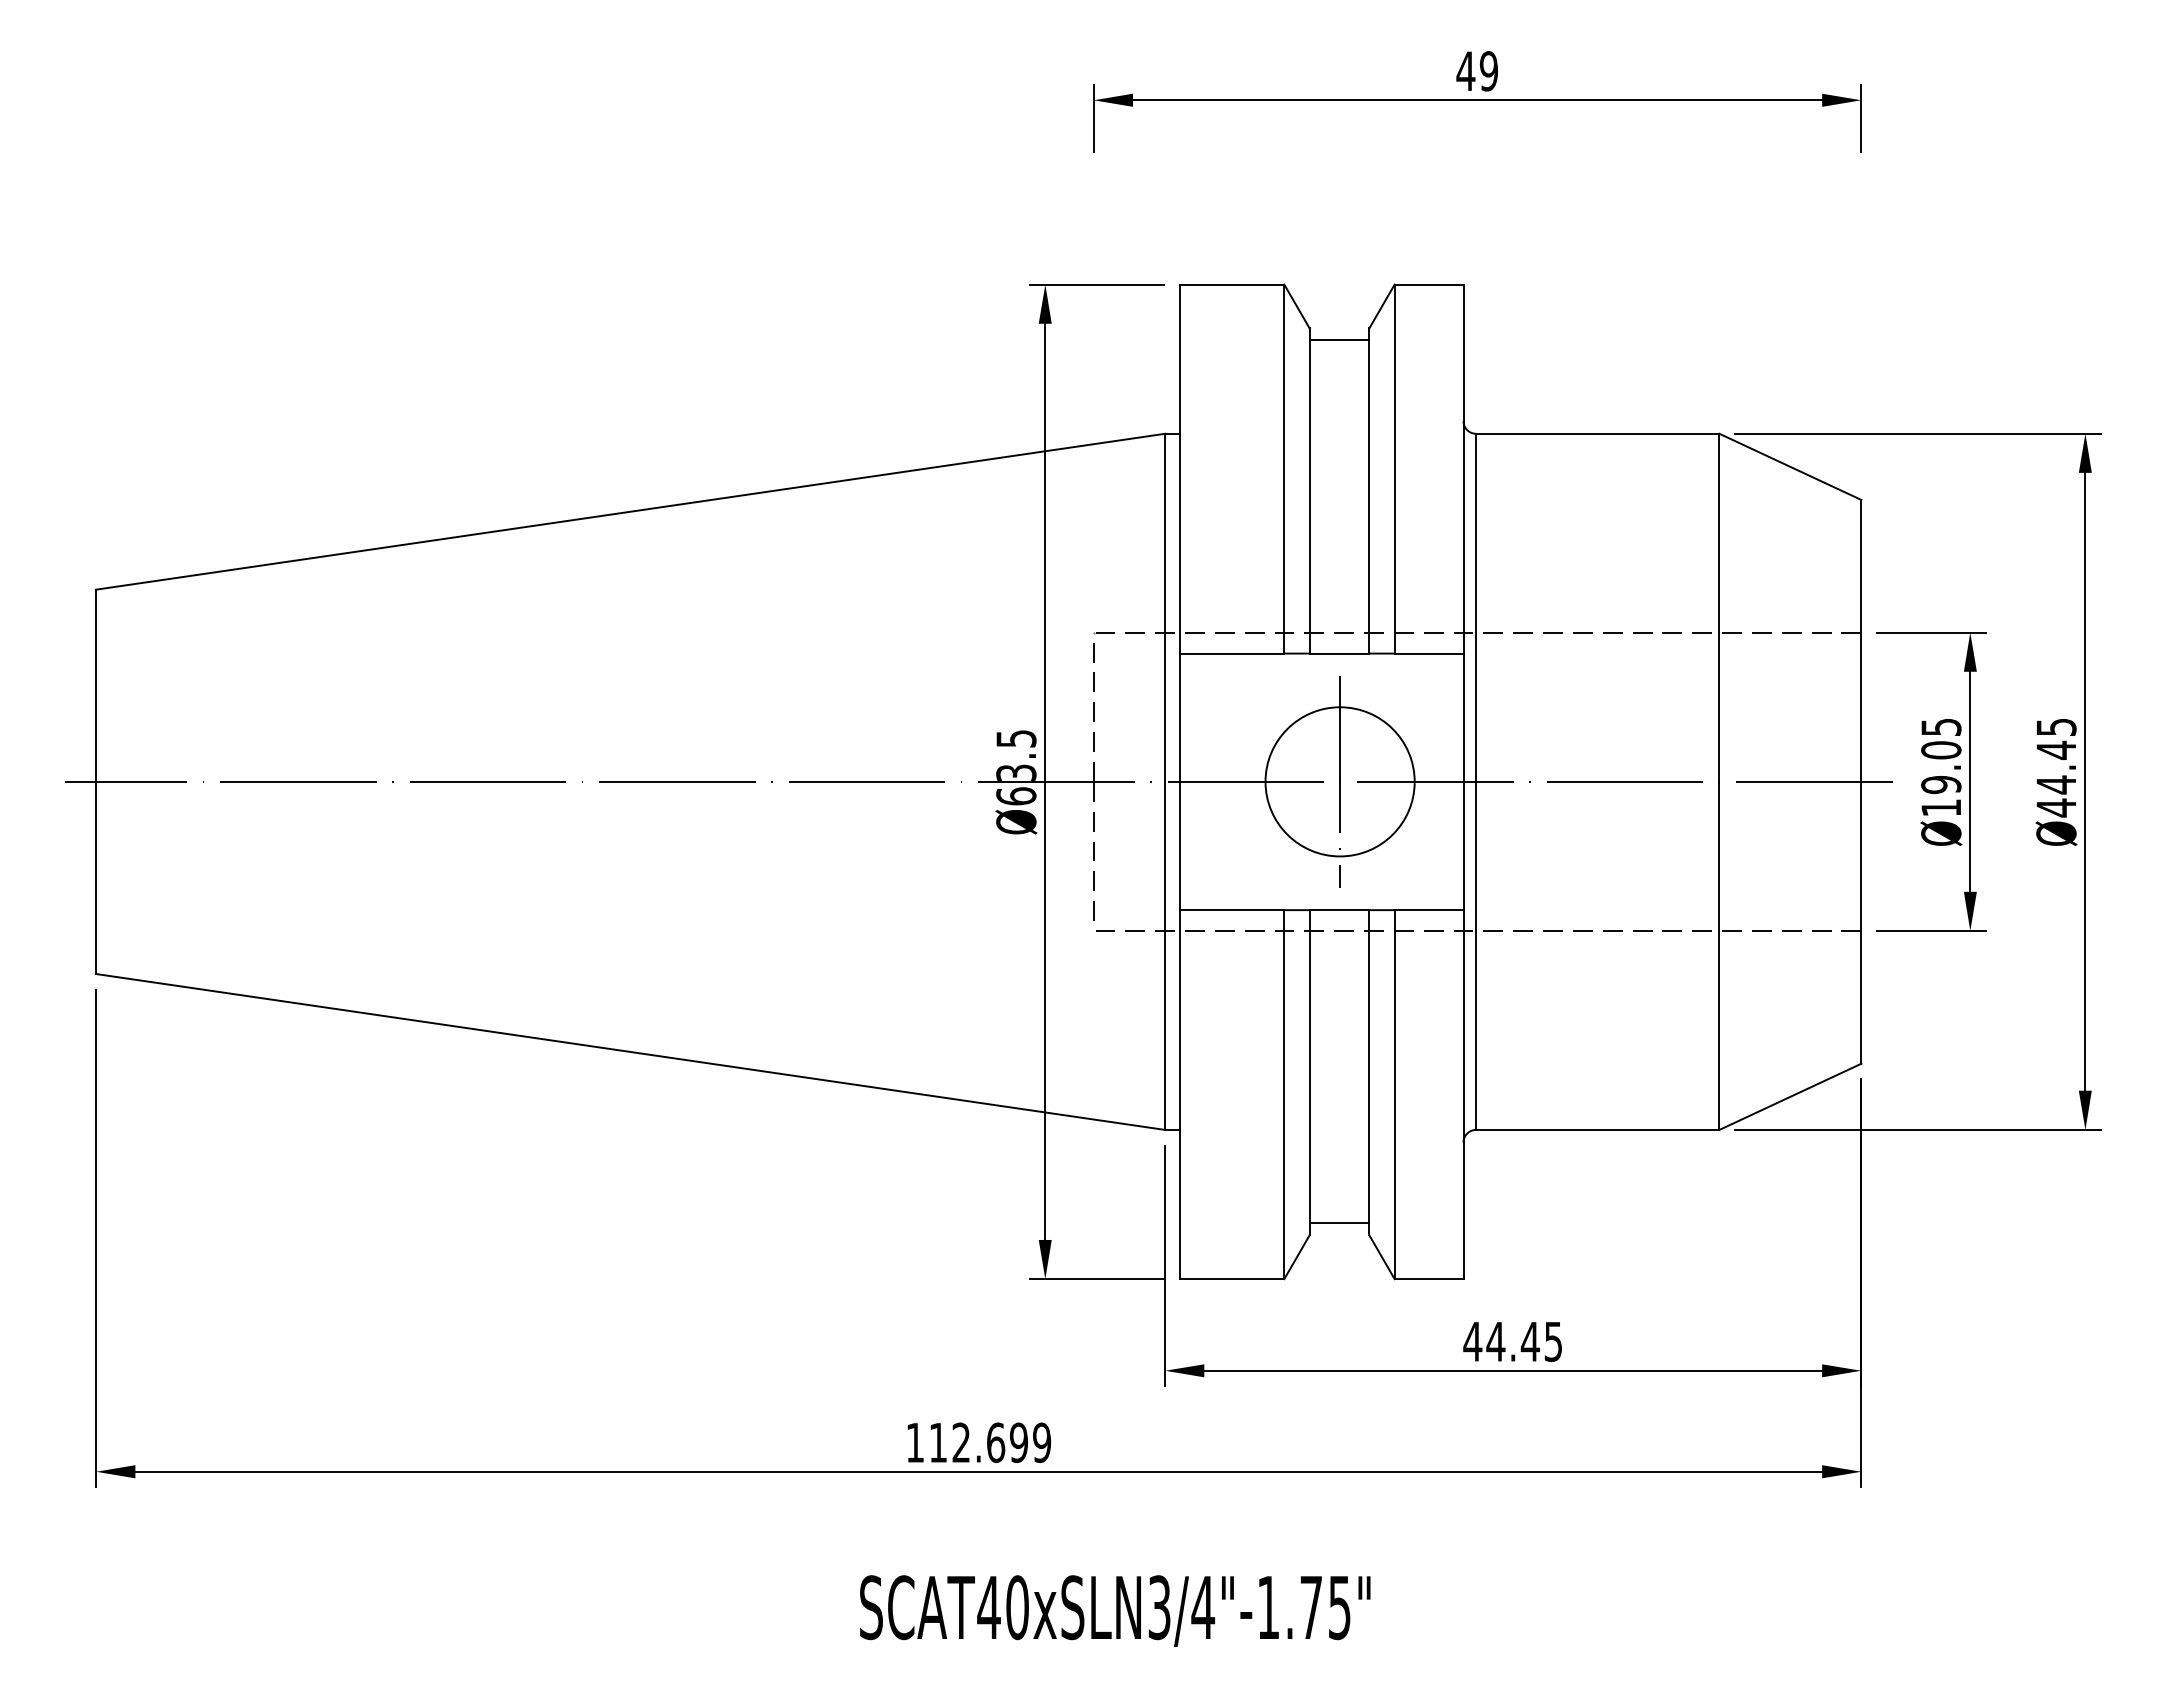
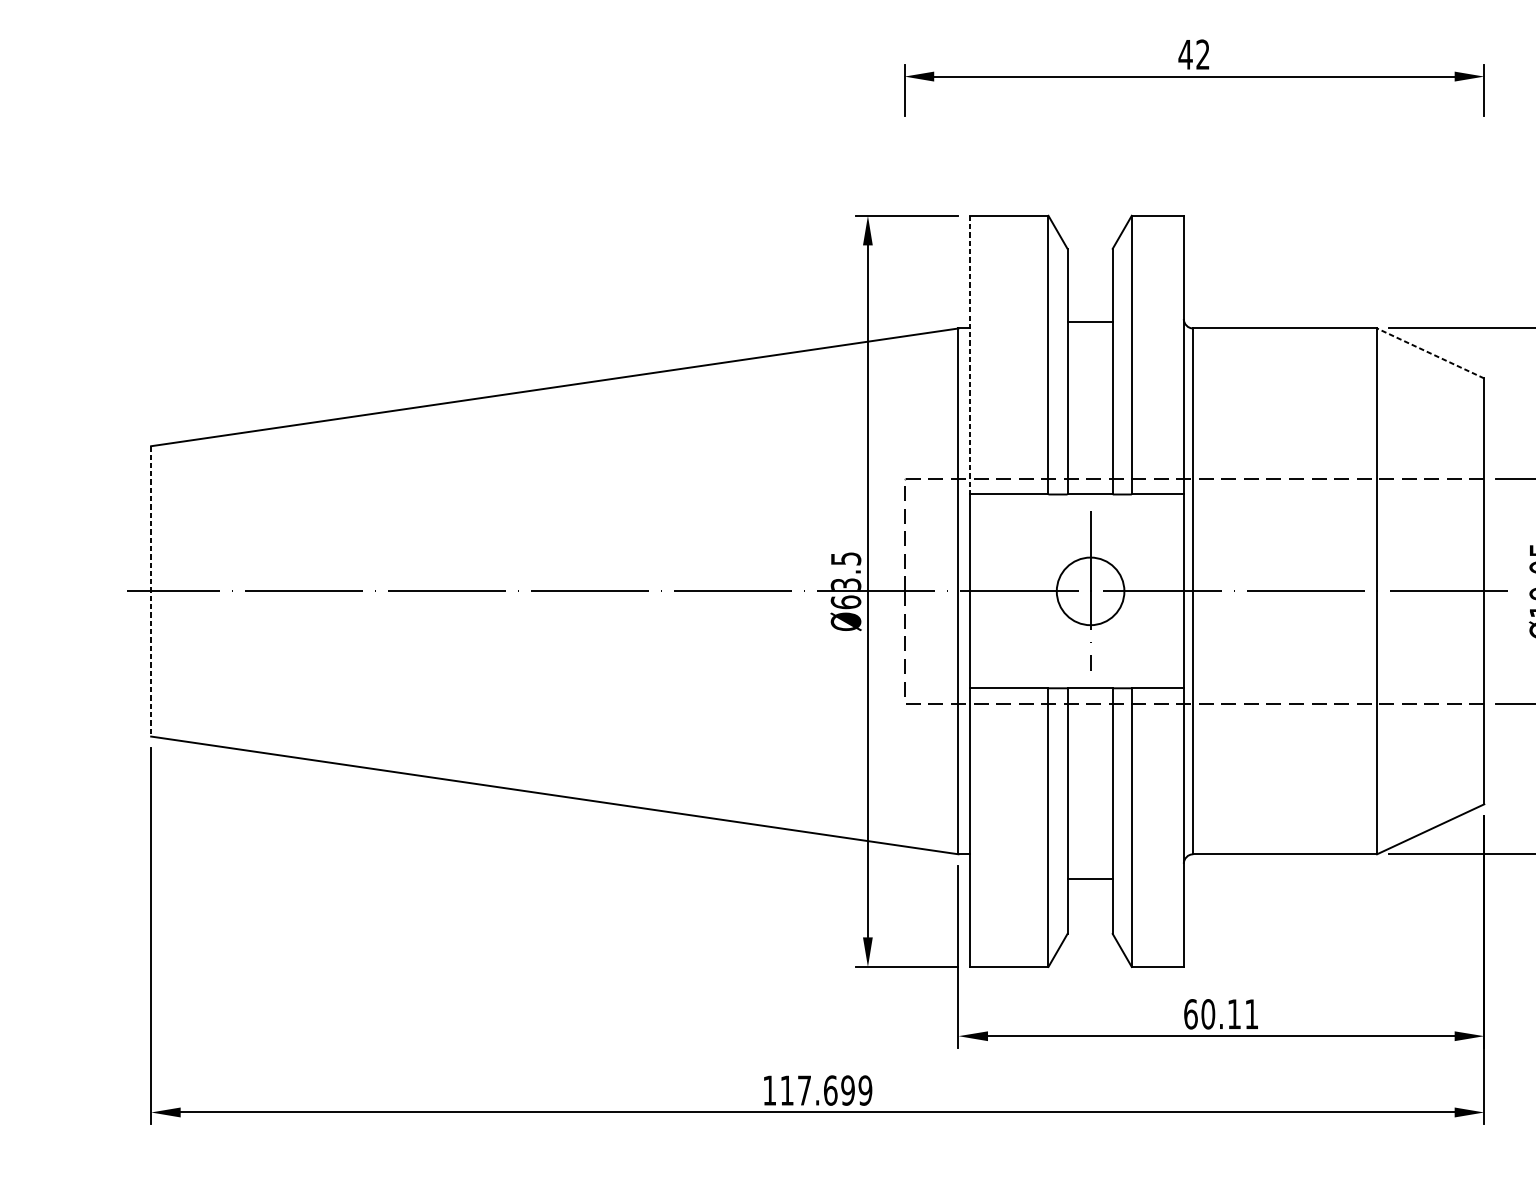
text: (1488, 71) -> (1202, 54), 49 -> 42
line: (1339, 340) -> (1090, 322), moved
line: (1789, 466) -> (1430, 353), solid -> dashed
line: (1180, 469) -> (970, 355), solid -> dashed
circle: (1339, 781) -> (1090, 591), size x0.6
line: (96, 782) -> (151, 591), solid -> dashed
line: (1339, 1223) -> (1090, 878), moved
text: (1512, 1341) -> (1220, 1014), 44.45 -> 60.11
text: (960, 1442) -> (803, 1090), 112.699 -> 117.699

